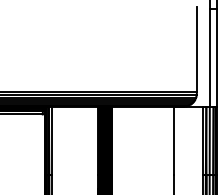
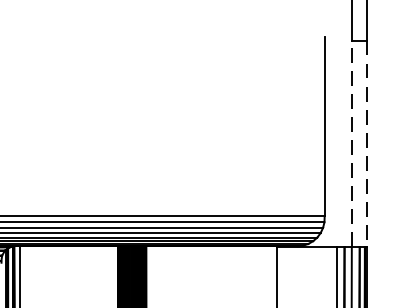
line: (209, 57) -> (351, 143), solid -> dashed
line: (216, 58) -> (365, 145), solid -> dashed

